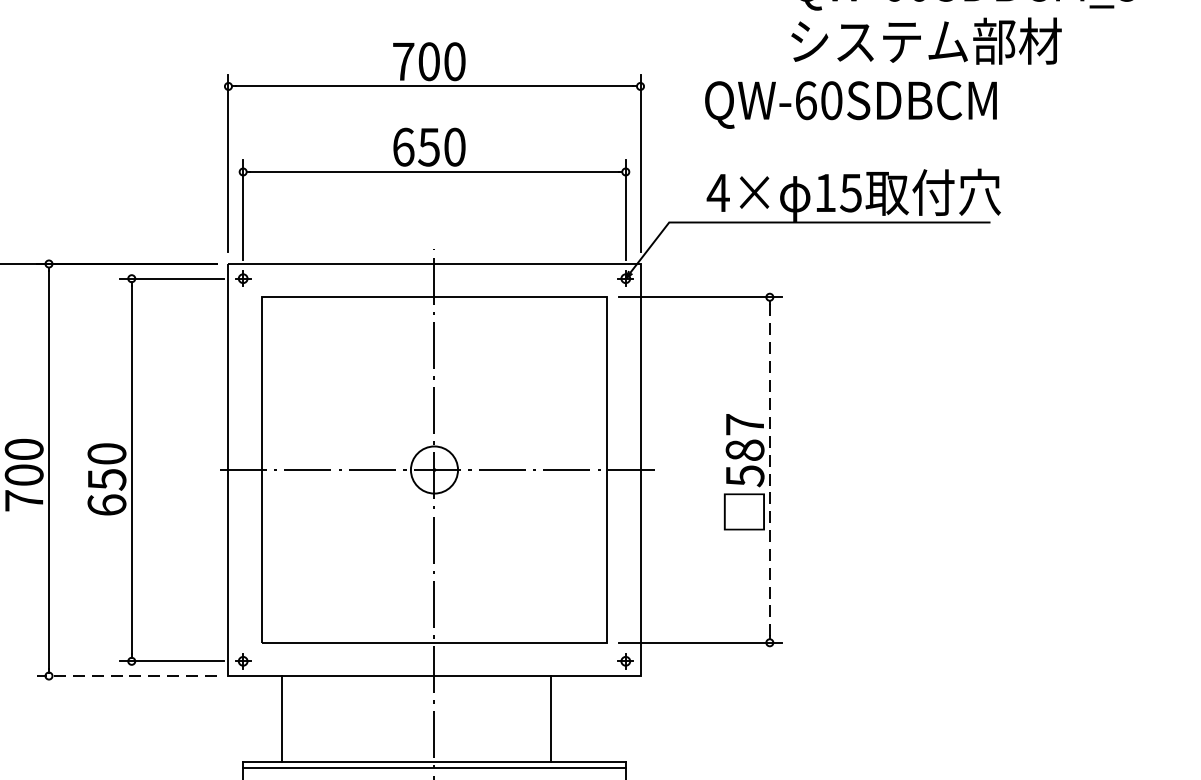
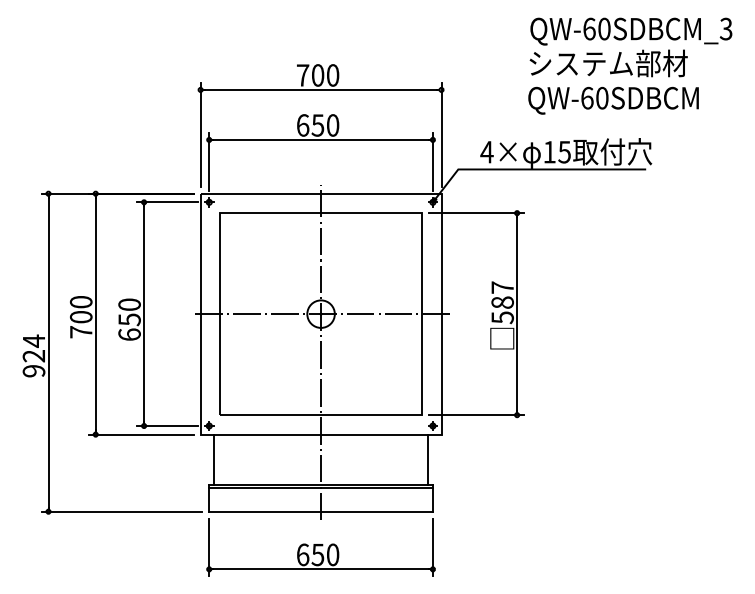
text: (850, 104) -> (613, 100), moved
line: (770, 470) -> (517, 314), dashed -> solid
line: (125, 675) -> (140, 434), dashed -> solid
line: (281, 718) -> (213, 459), moved
line: (551, 718) -> (428, 459), moved

